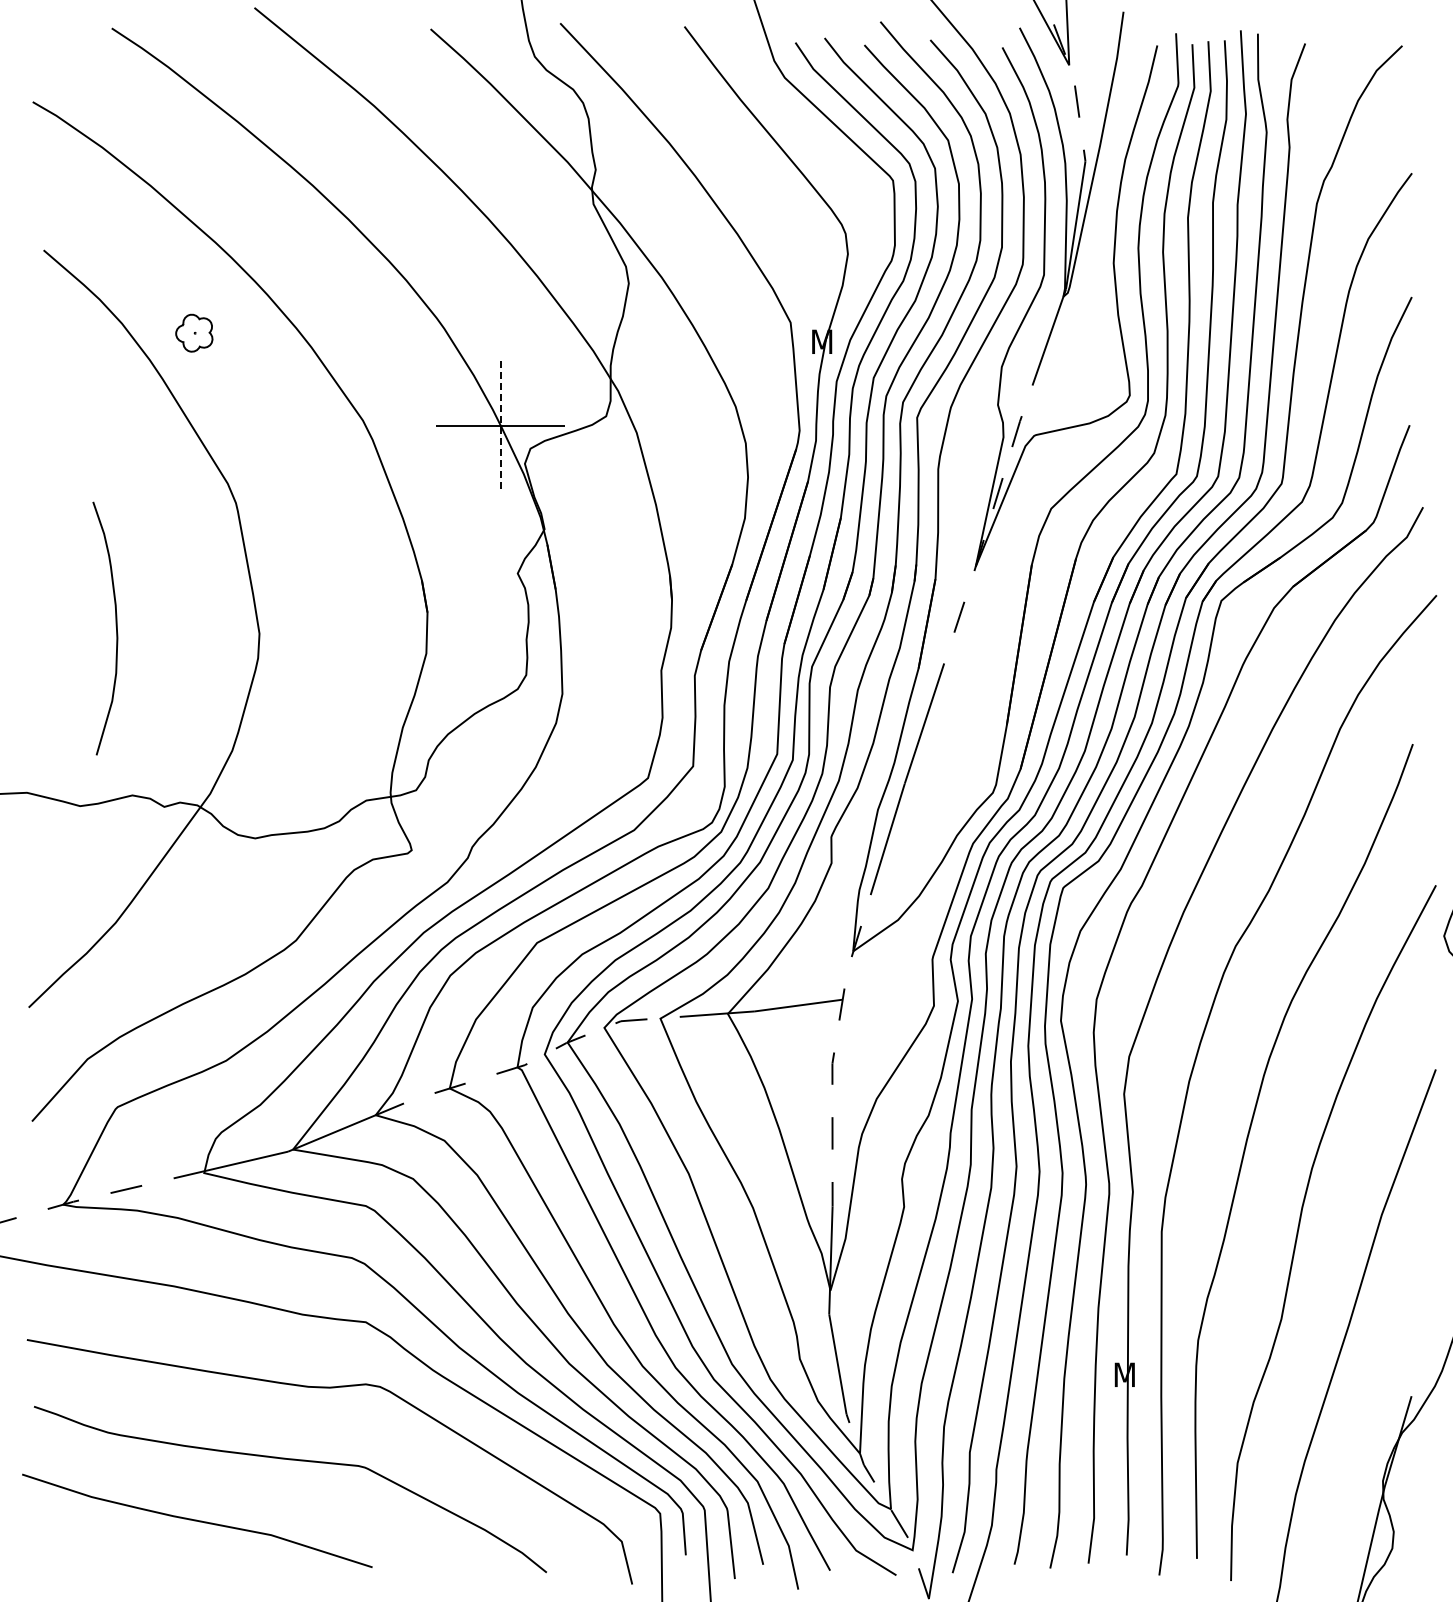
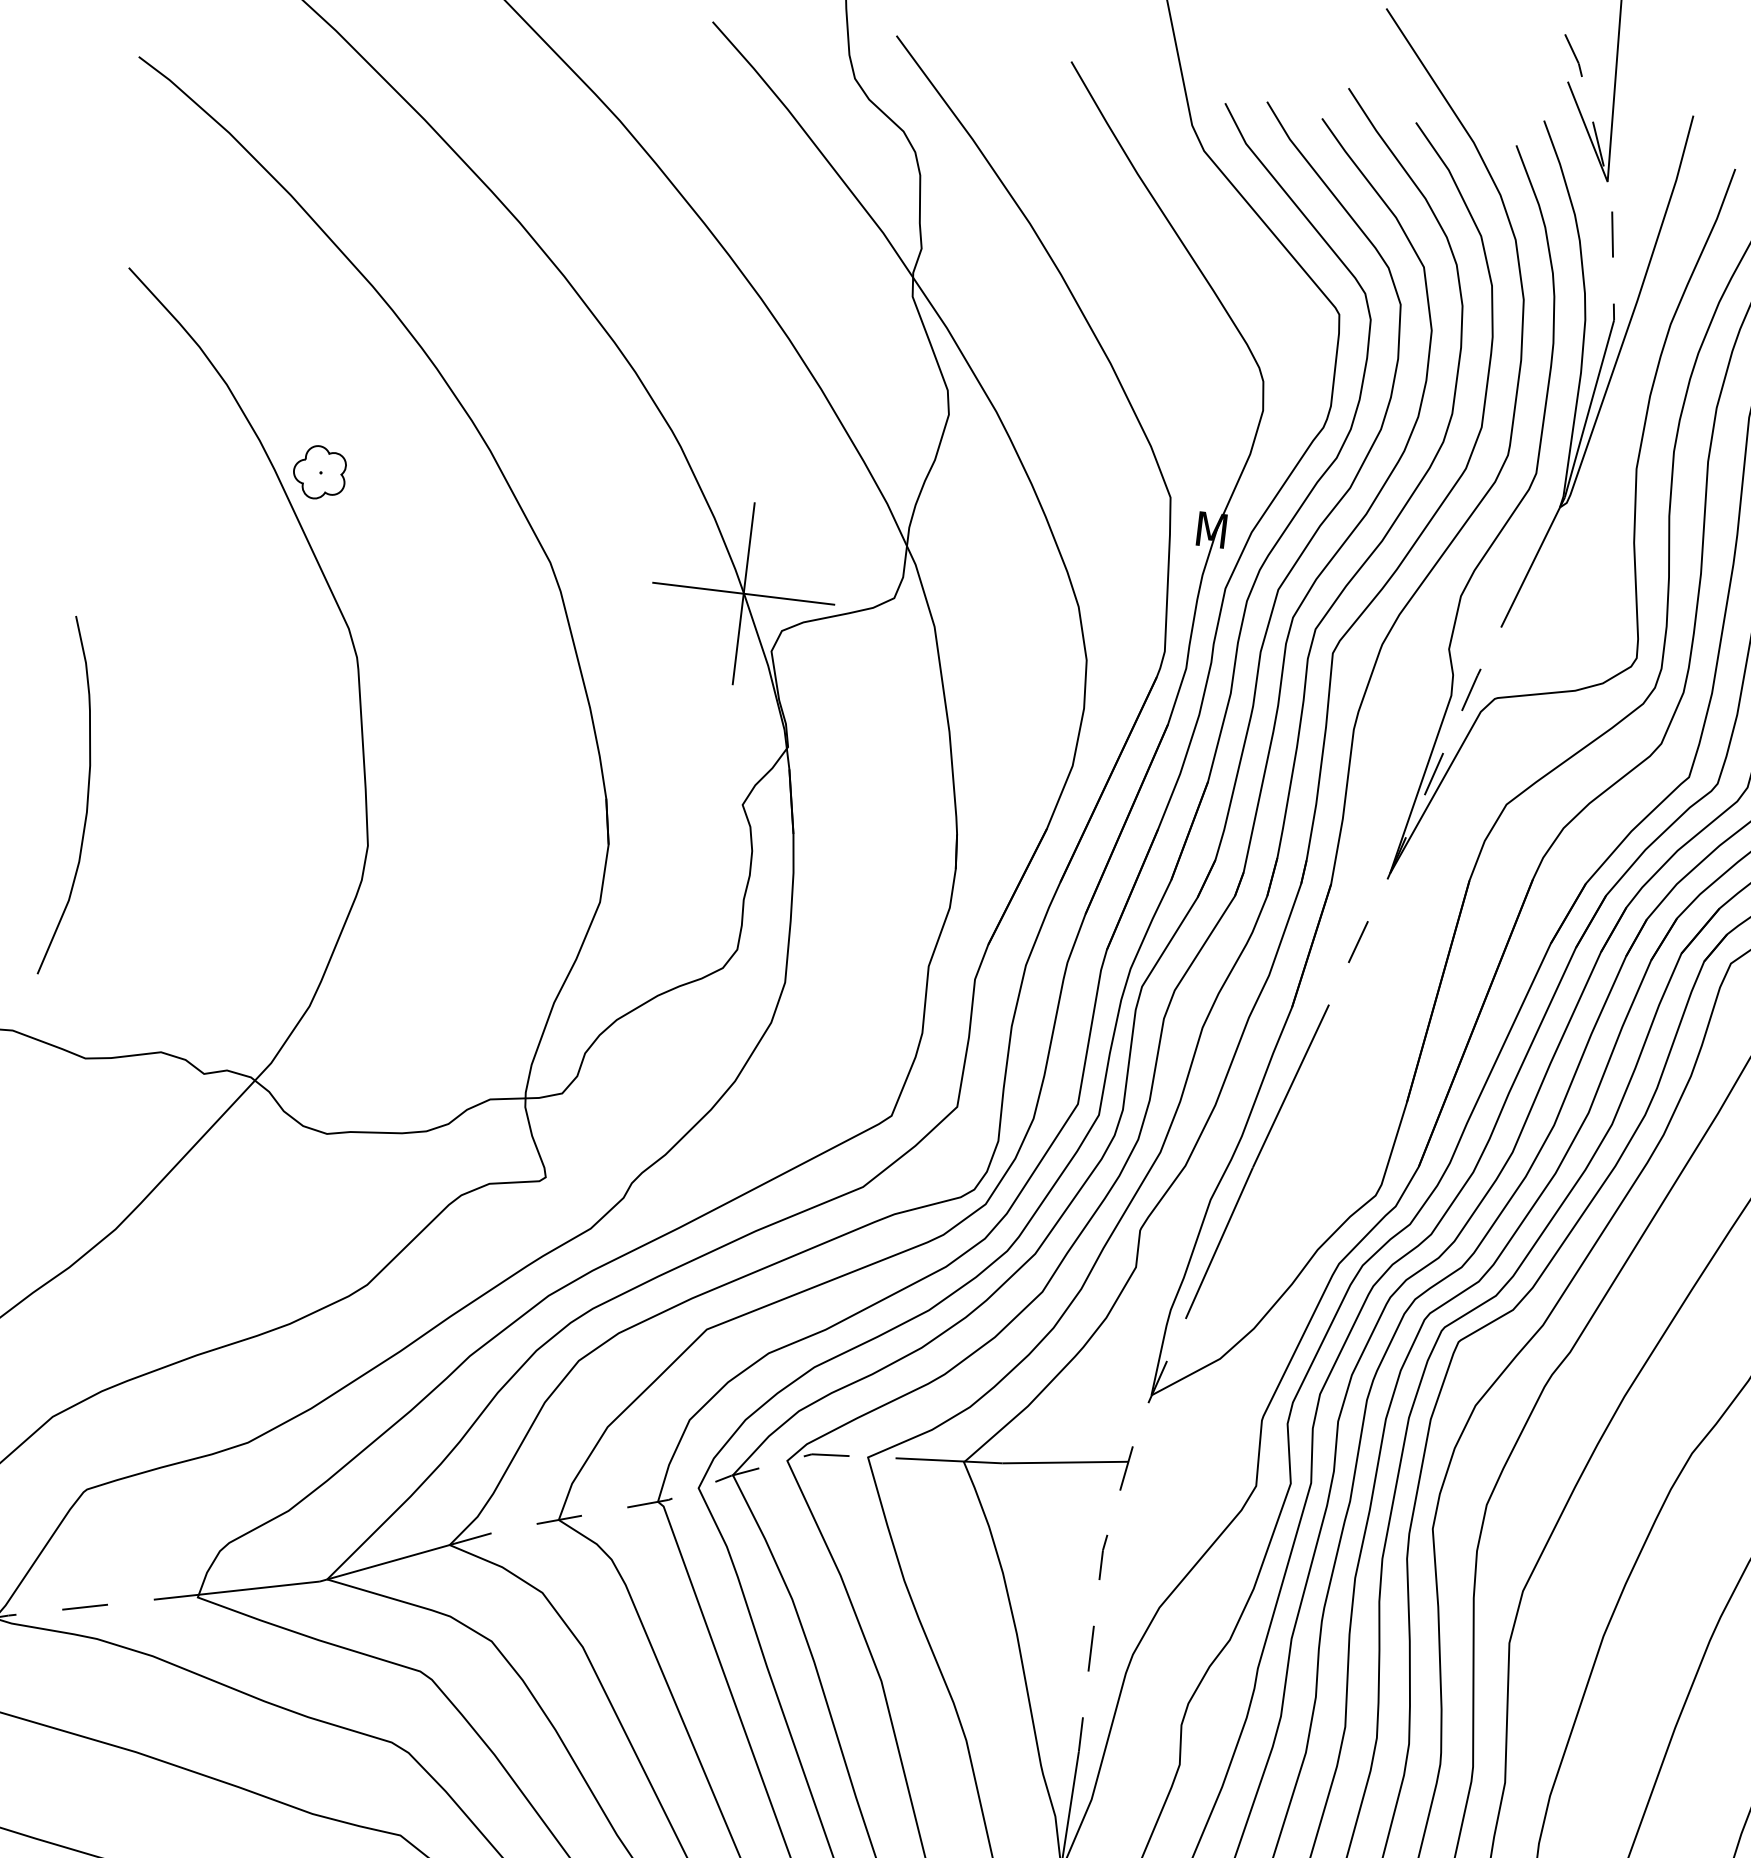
part: (194, 332) -> (320, 471), moved
line: (500, 425) -> (743, 593), dashed -> solid
curve: (115, 626) -> (86, 795), moved

